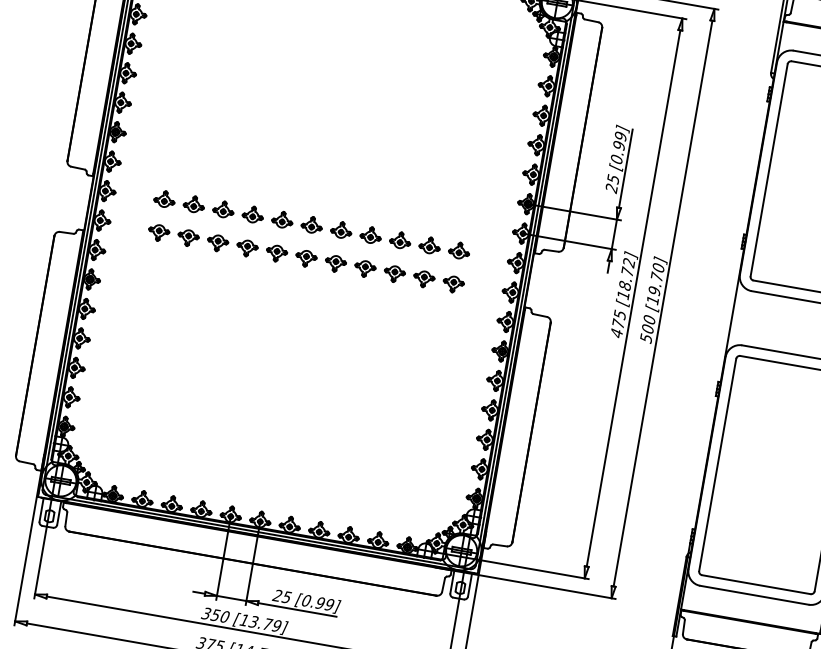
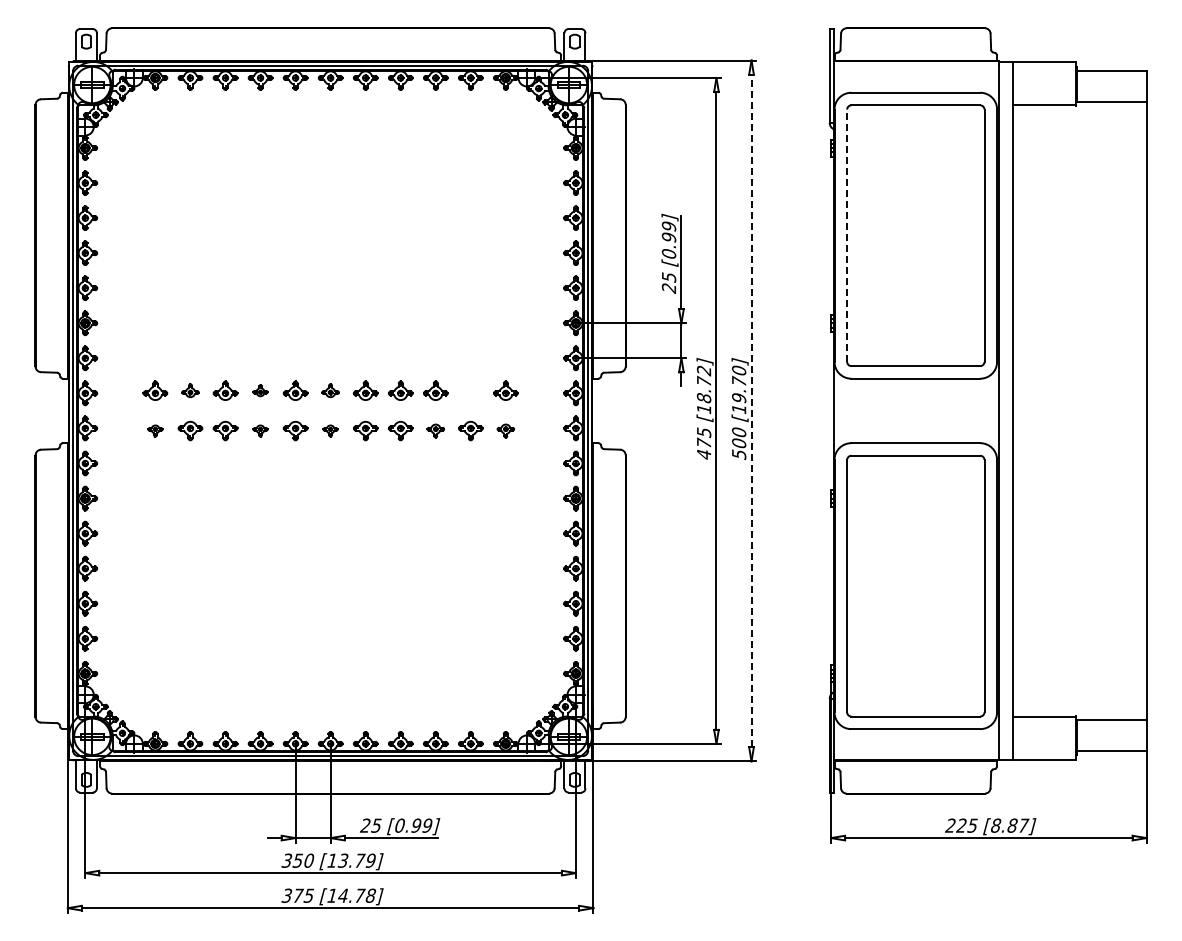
line: (769, 170) -> (847, 235), solid -> dashed
part: (194, 204) -> (190, 390), size x0.7
part: (253, 214) -> (260, 390), size x0.6
part: (311, 224) -> (330, 390), size x0.7
part: (158, 232) -> (155, 430), size x0.6
part: (429, 245) -> (470, 390), removed
part: (247, 247) -> (260, 430), size x0.6
part: (306, 258) -> (330, 430), size x0.6
part: (394, 273) -> (435, 430), size x0.7
part: (453, 283) -> (505, 430), size x0.7
line: (663, 303) -> (751, 410), solid -> dashed

